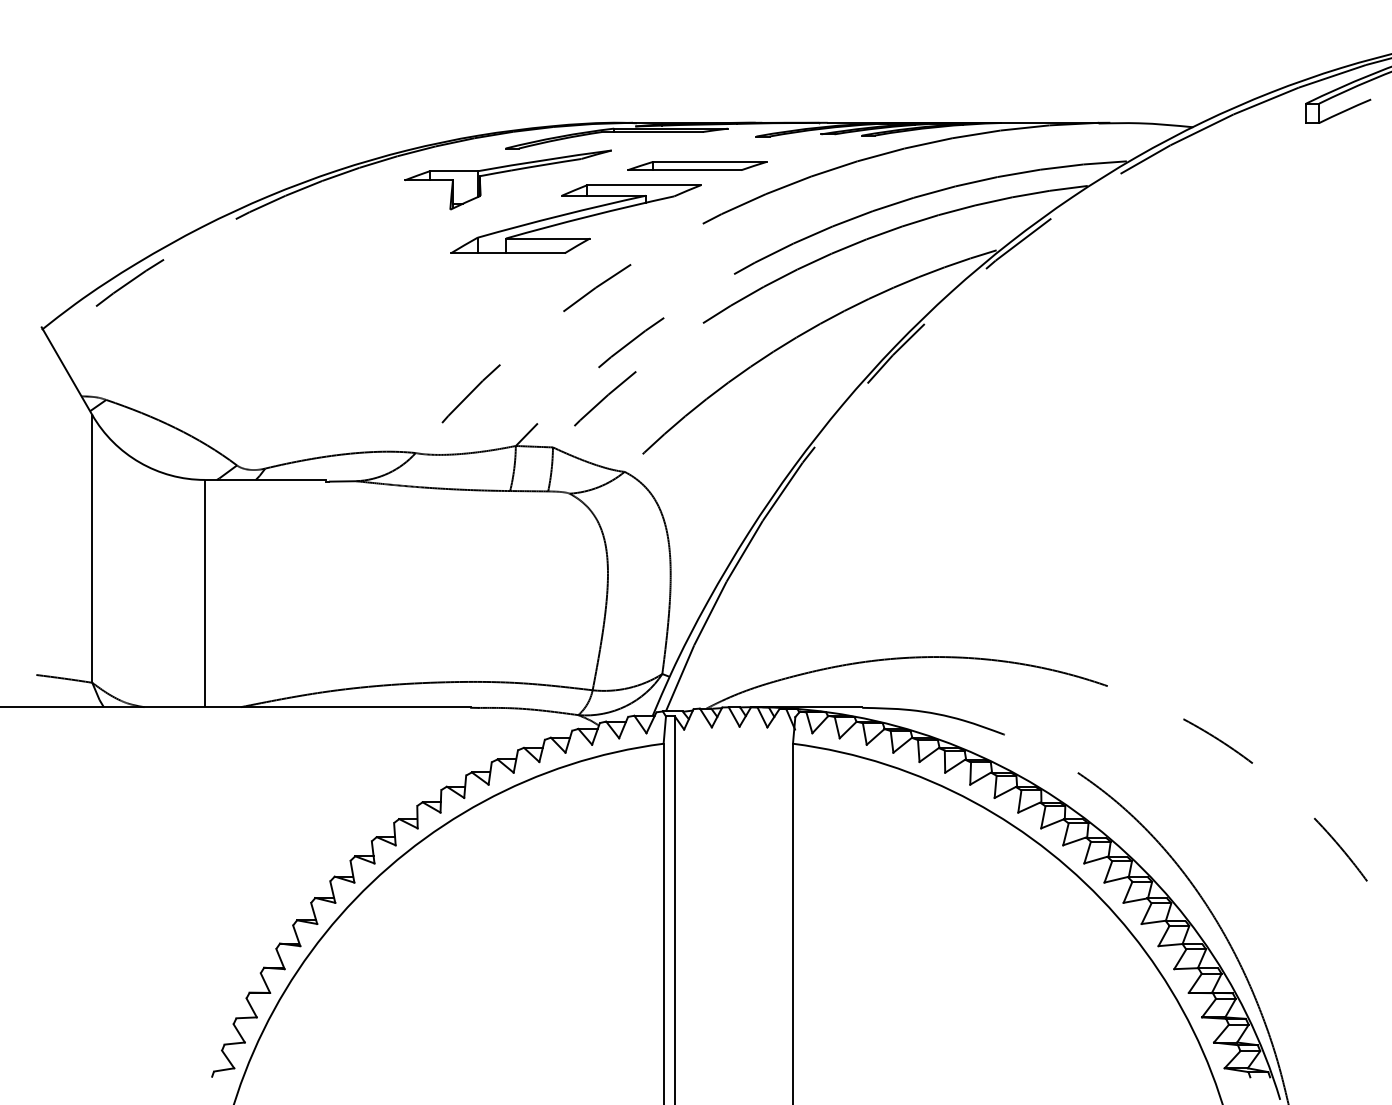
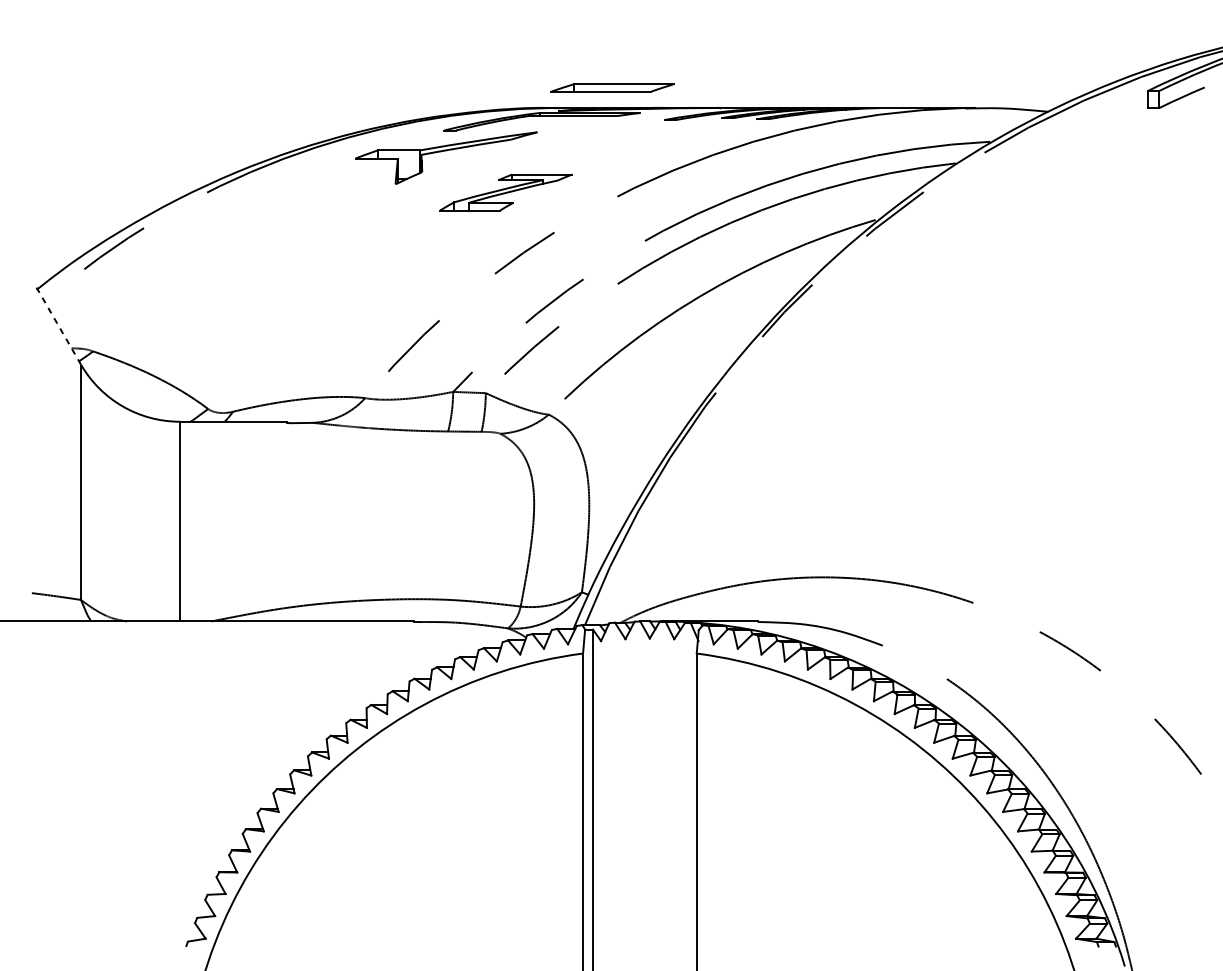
part: (697, 165) -> (612, 87), moved
part: (575, 218) -> (505, 192), size x0.6
line: (67, 371) -> (59, 326), solid -> dashed

